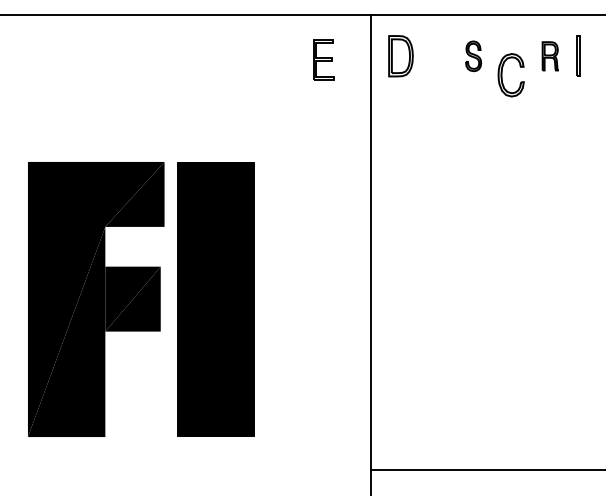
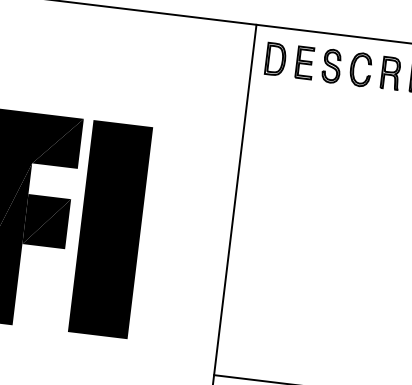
part: (473, 56) -> (331, 66), size x1.43
part: (550, 56) -> (391, 73), size x1.43
part: (323, 59) -> (304, 62), moved
part: (502, 75) -> (354, 69), moved

